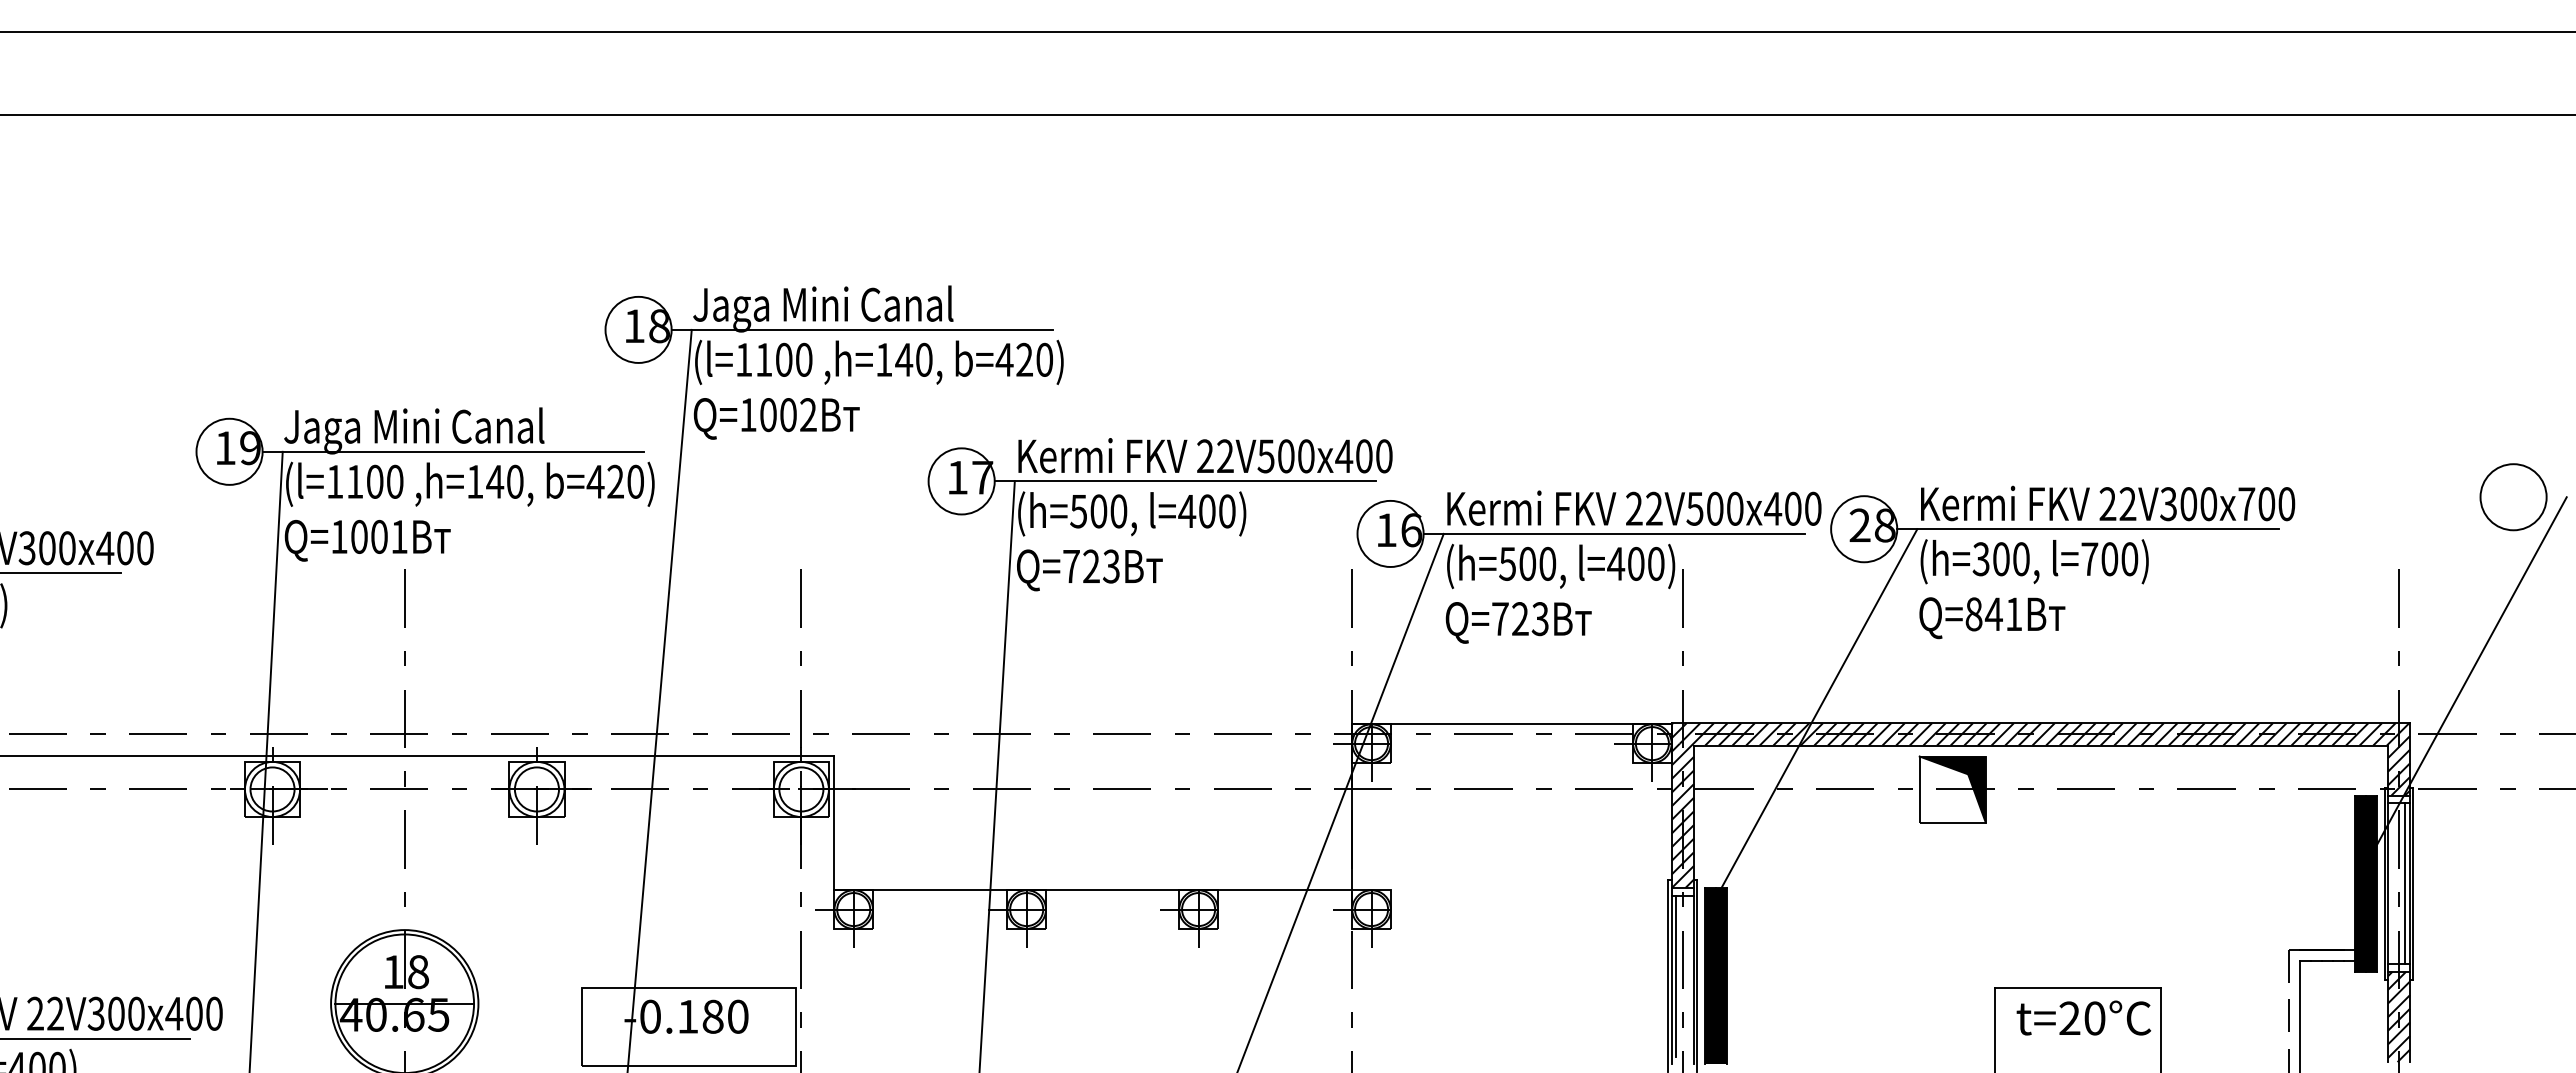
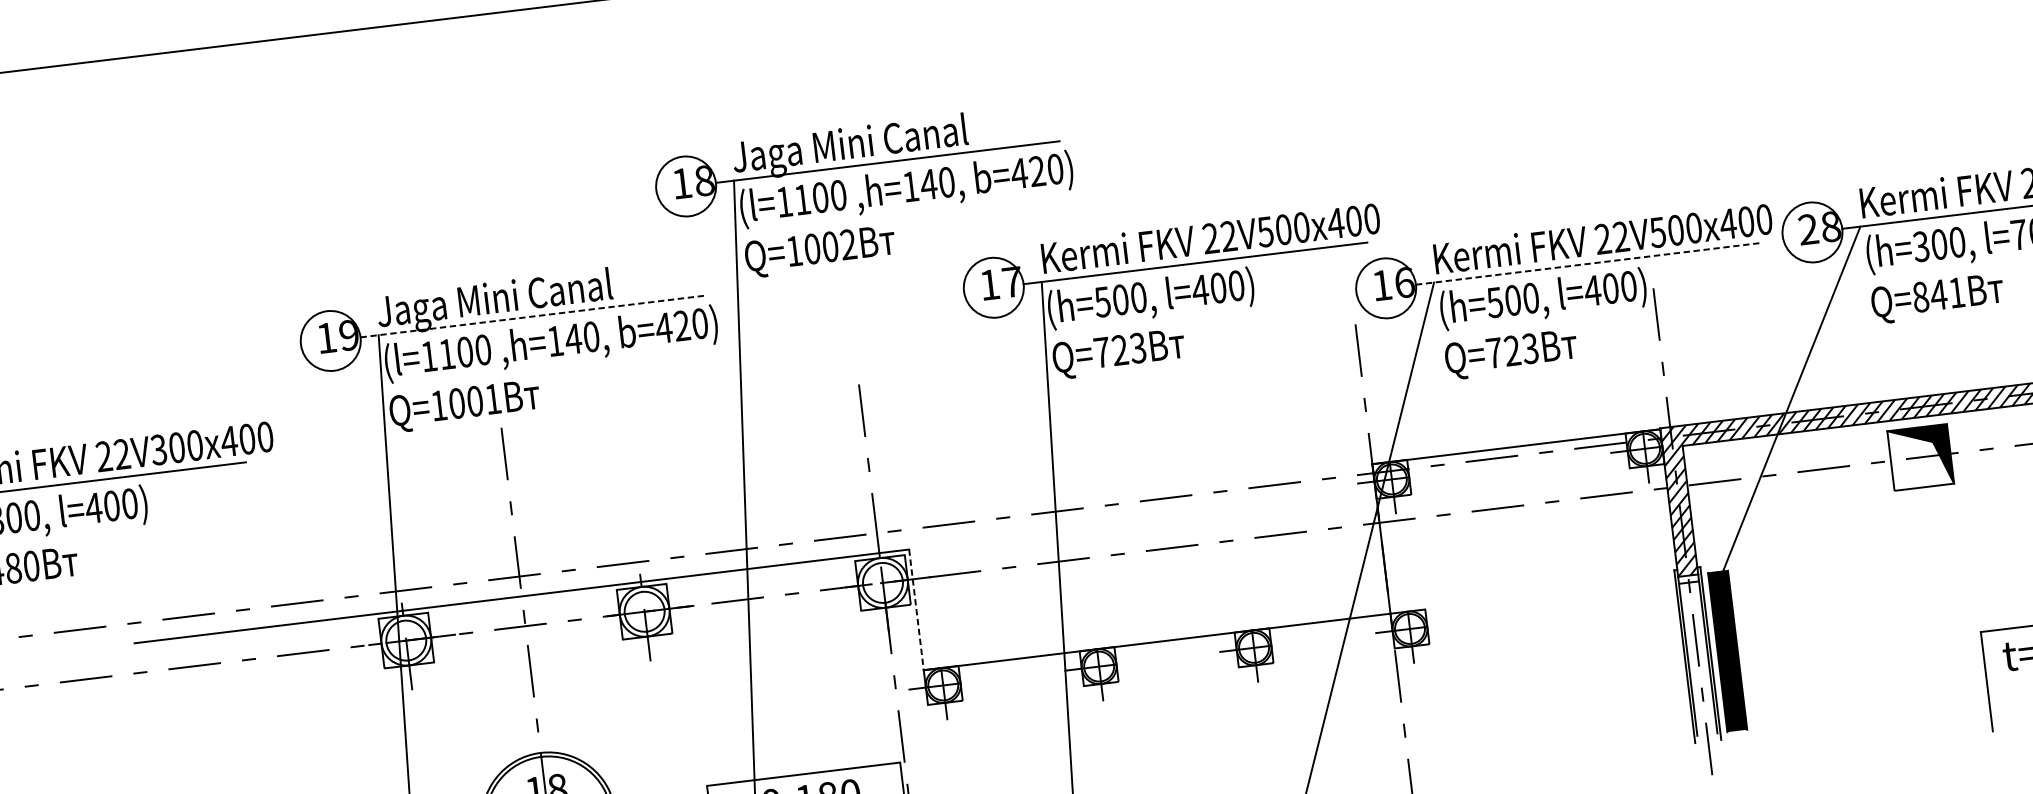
line: (453, 451) -> (532, 316), solid -> dashed
line: (1614, 533) -> (1587, 263), solid -> dashed
line: (834, 823) -> (916, 609), solid -> dashed
line: (1676, 975) -> (1692, 655), removed

